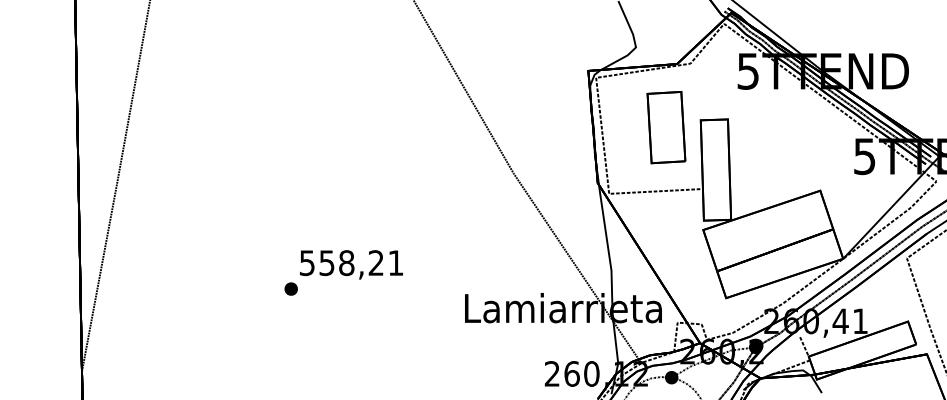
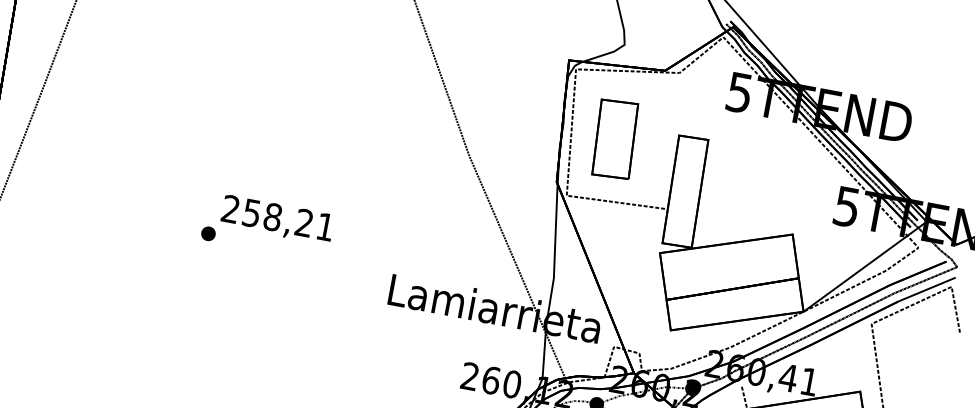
part: (666, 127) -> (615, 139), moved
text: (306, 263) -> (229, 209), 558,21 -> 258,21

